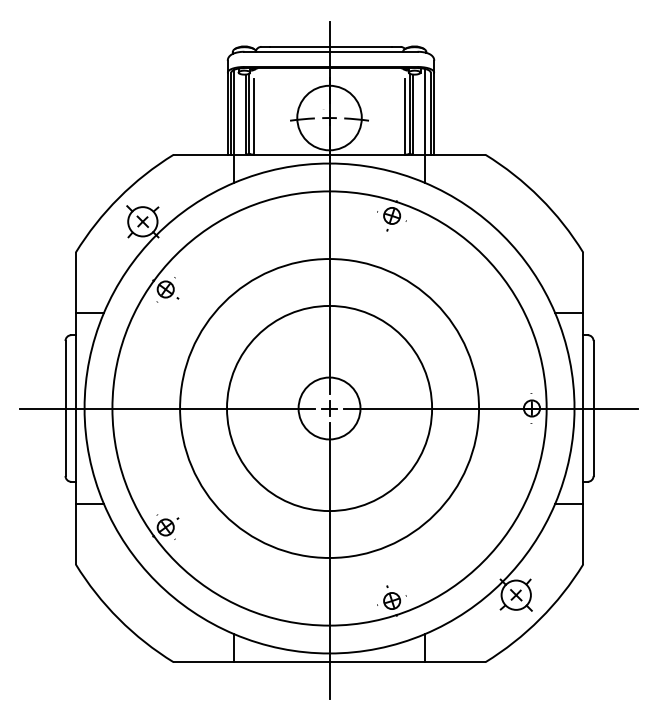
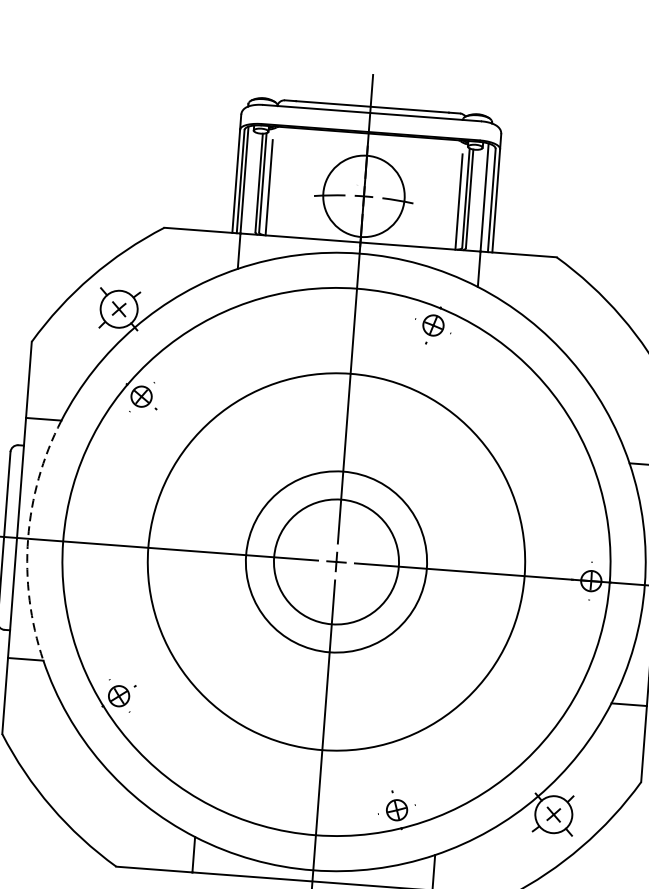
arc: (84, 408) -> (28, 538), solid -> dashed
circle: (329, 408) -> (336, 561), size x0.7
circle: (329, 408) -> (336, 561), size x1.6

